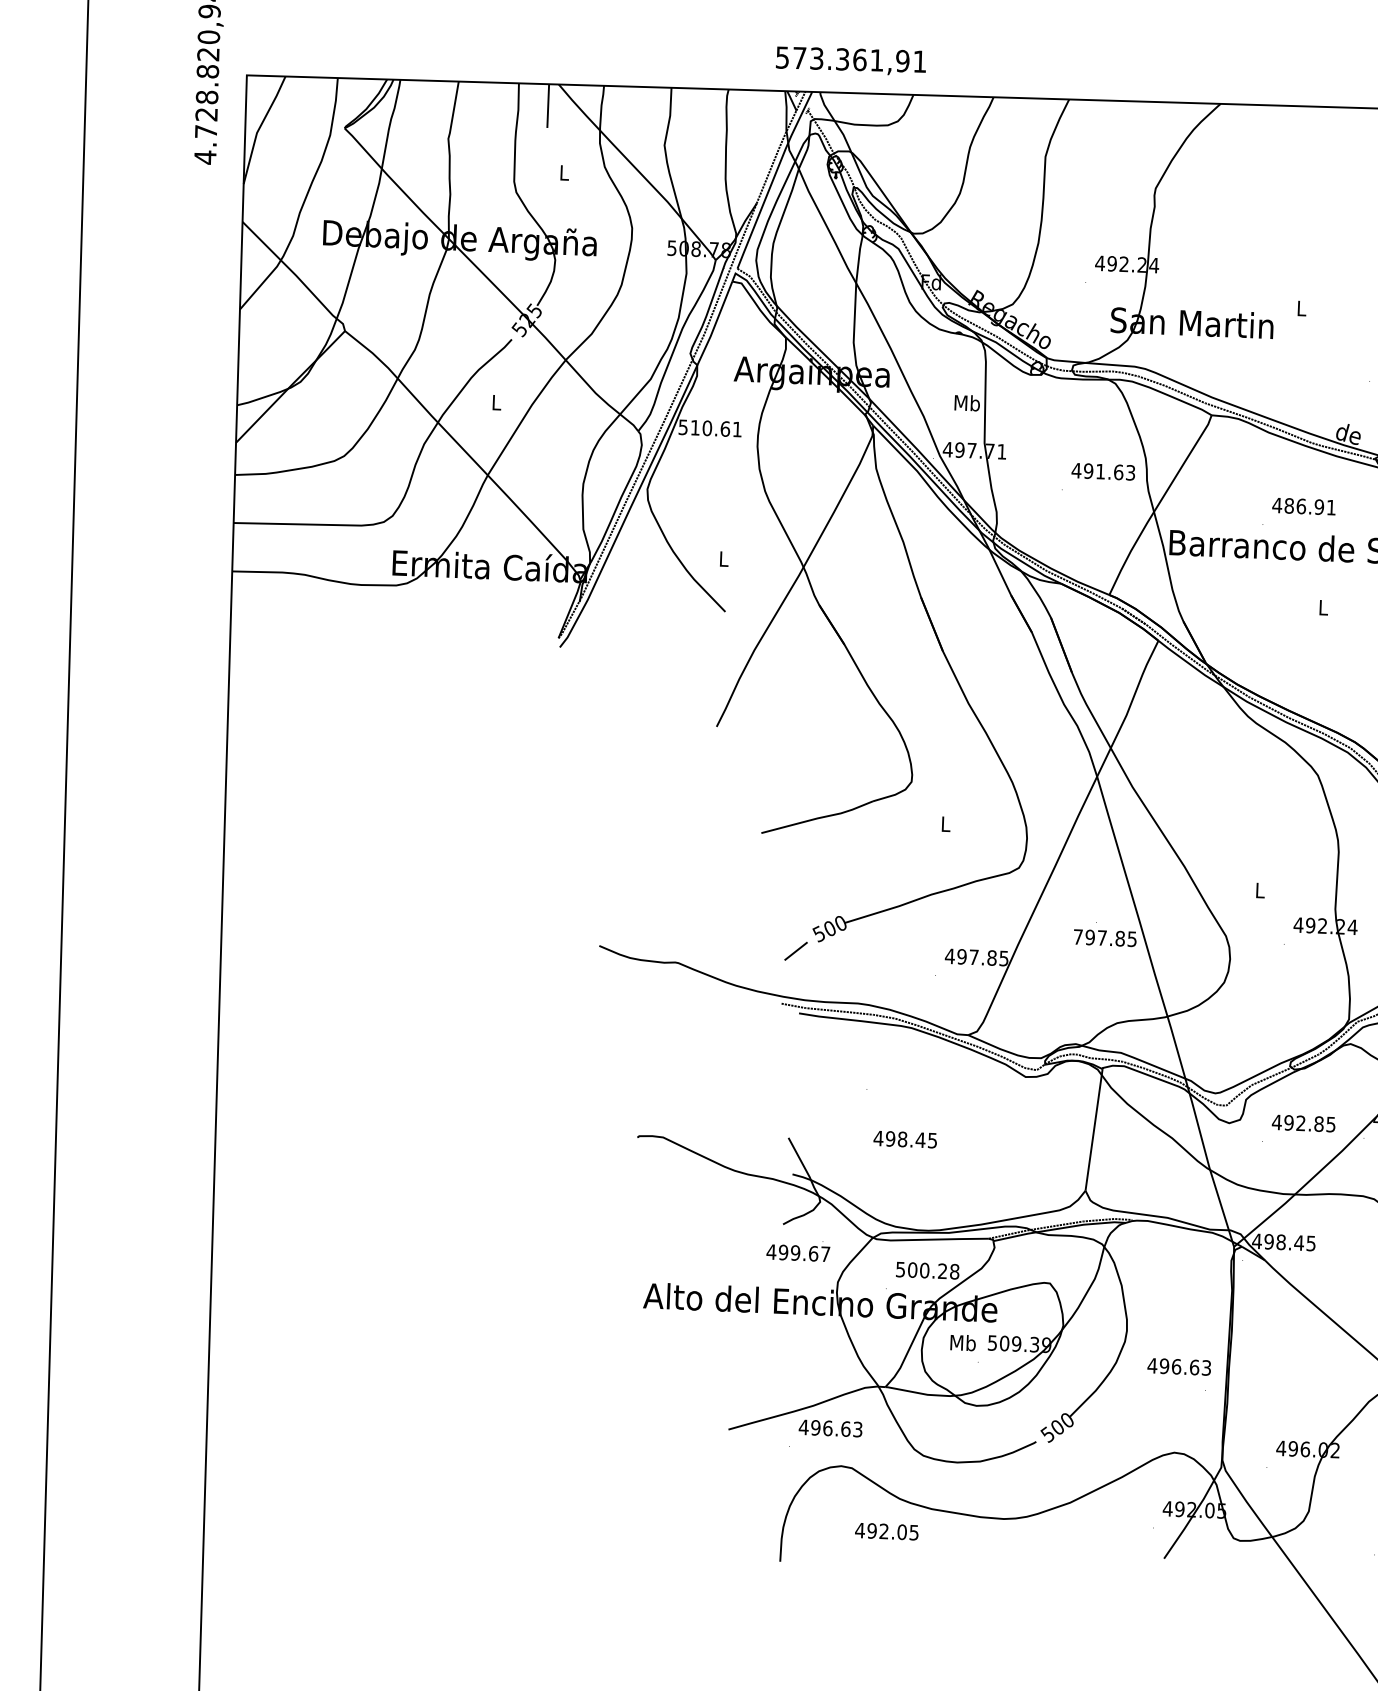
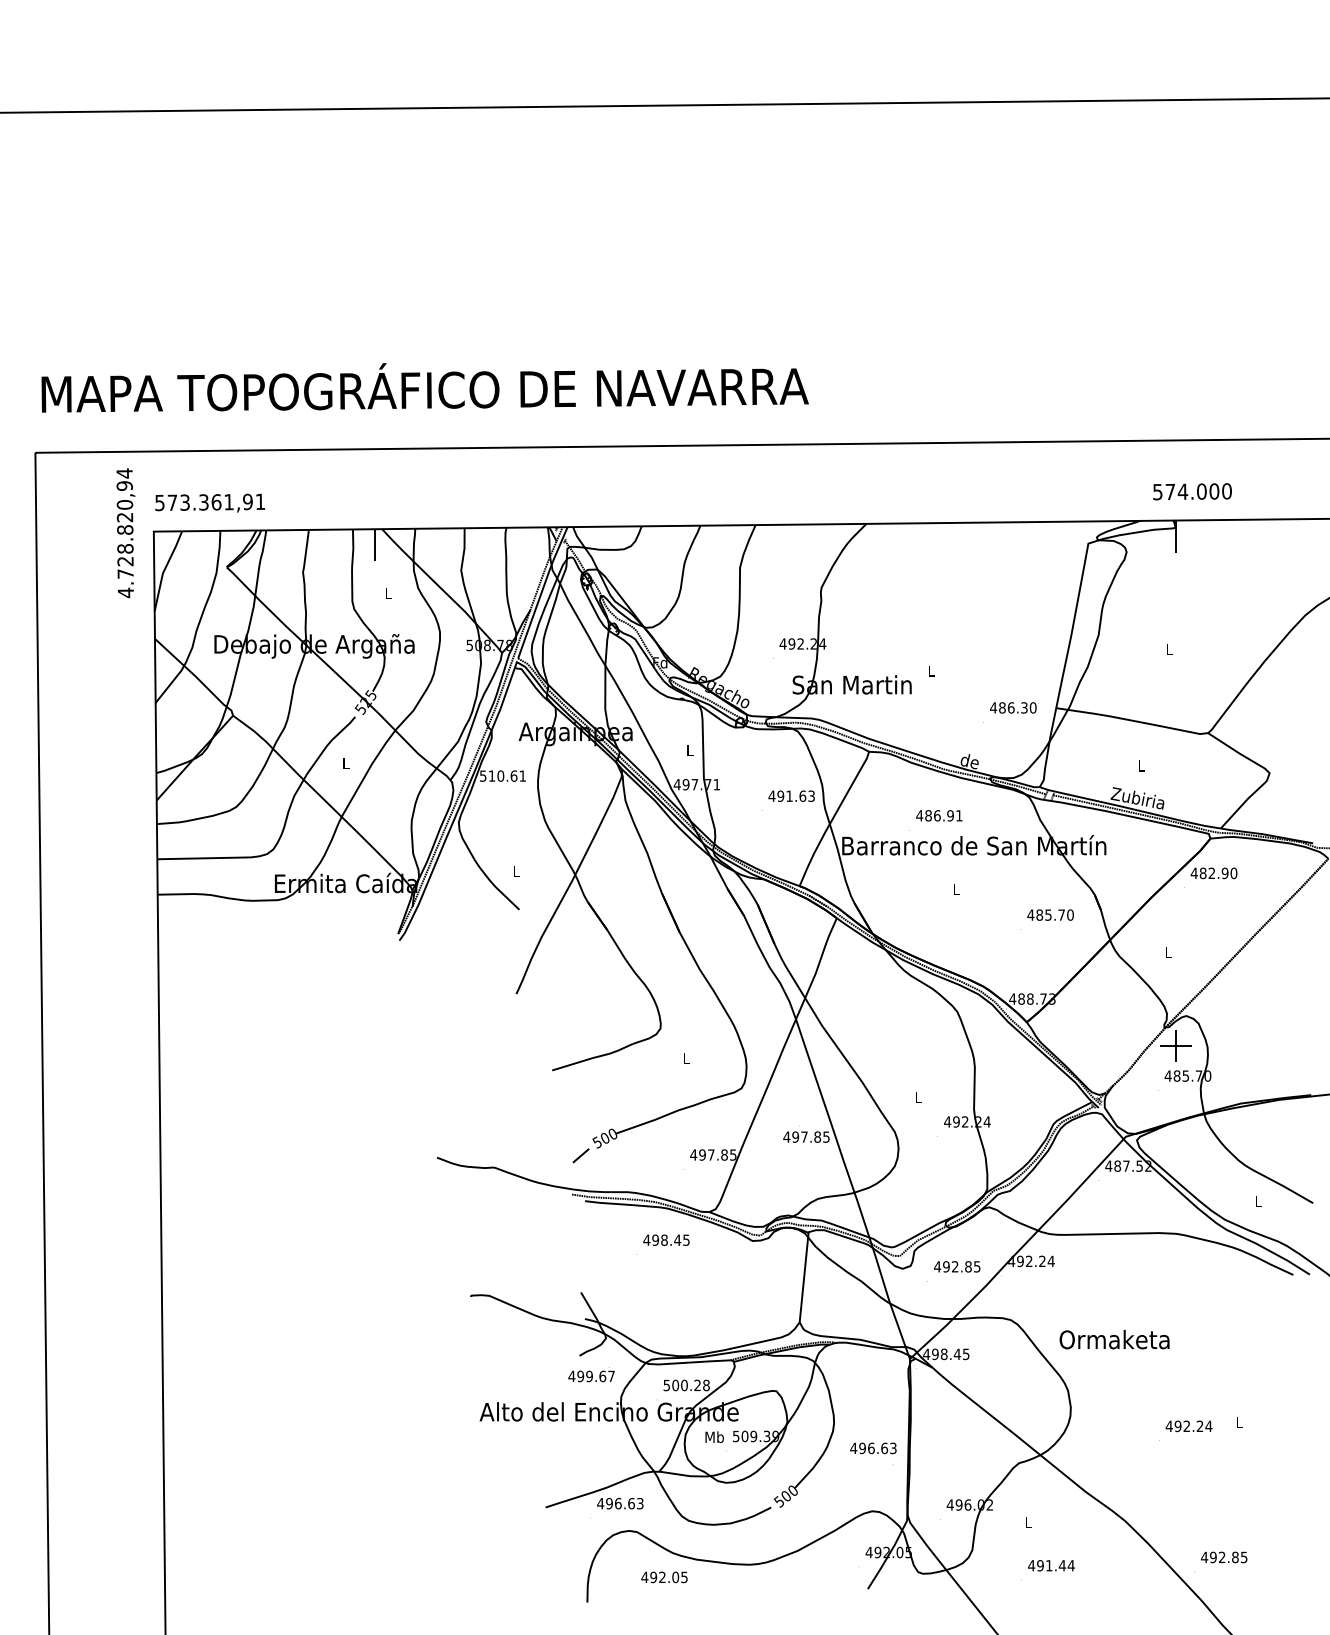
text: (850, 59) -> (209, 502), moved
text: (966, 402) -> (689, 749), Mb -> L
text: (1077, 936) -> (786, 1136), 797.85 -> 497.85
text: (905, 1138) -> (666, 1239), moved

